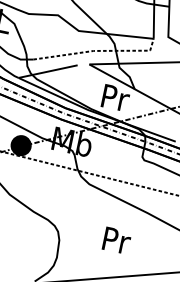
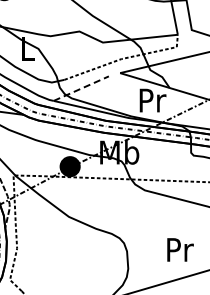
line: (48, 71) -> (81, 88), solid -> dashed
text: (117, 240) -> (180, 249), moved

